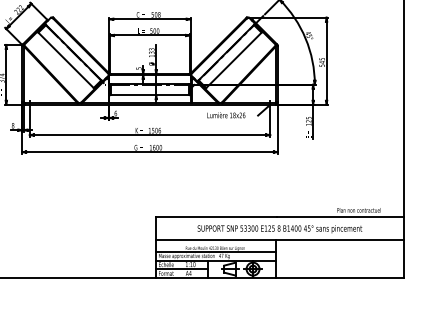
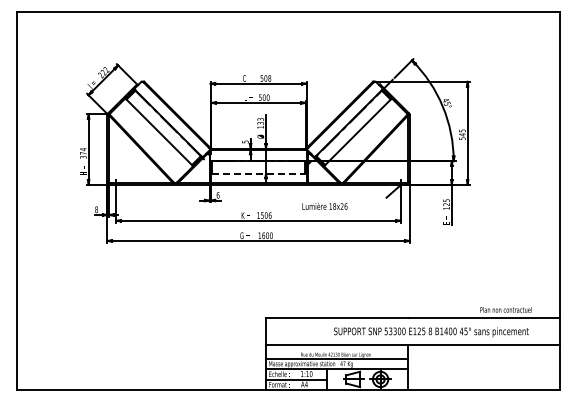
line: (150, 95) -> (259, 173), solid -> dashed
text: (225, 114) -> (324, 205), moved
text: (280, 228) -> (431, 331), moved

